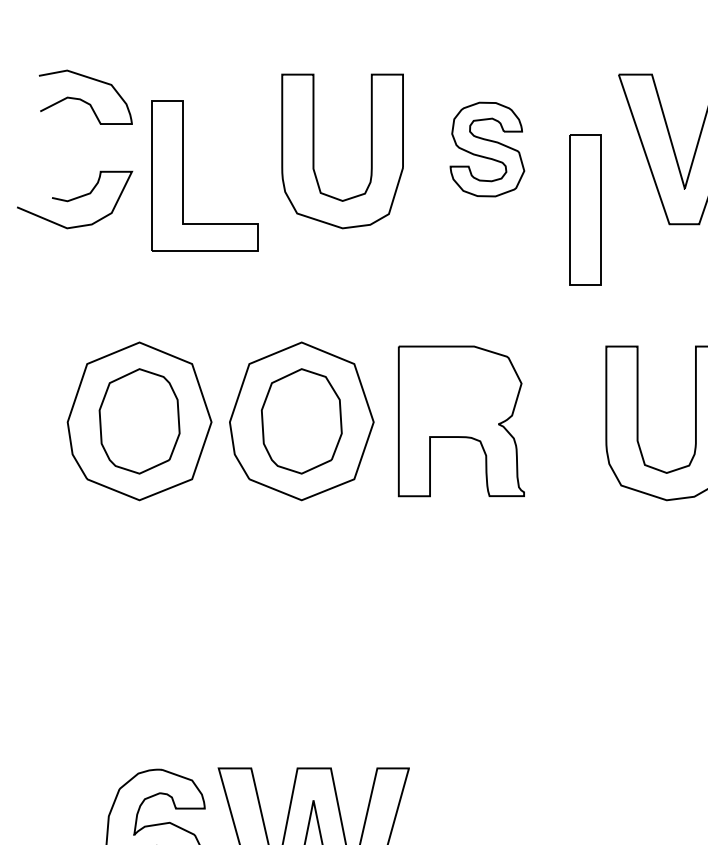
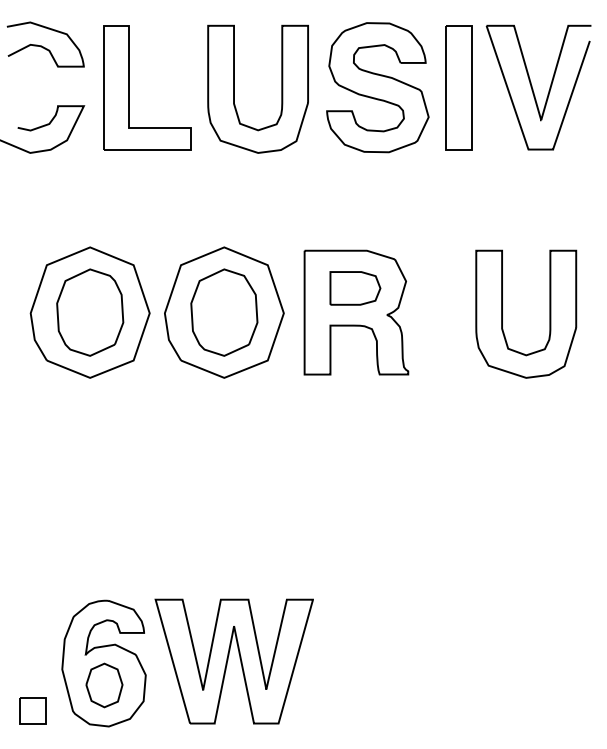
part: (486, 149) -> (377, 87), size x1.67
part: (183, 175) -> (129, 87), moved
part: (584, 209) -> (458, 87), moved
part: (460, 392) -> (355, 288), added

